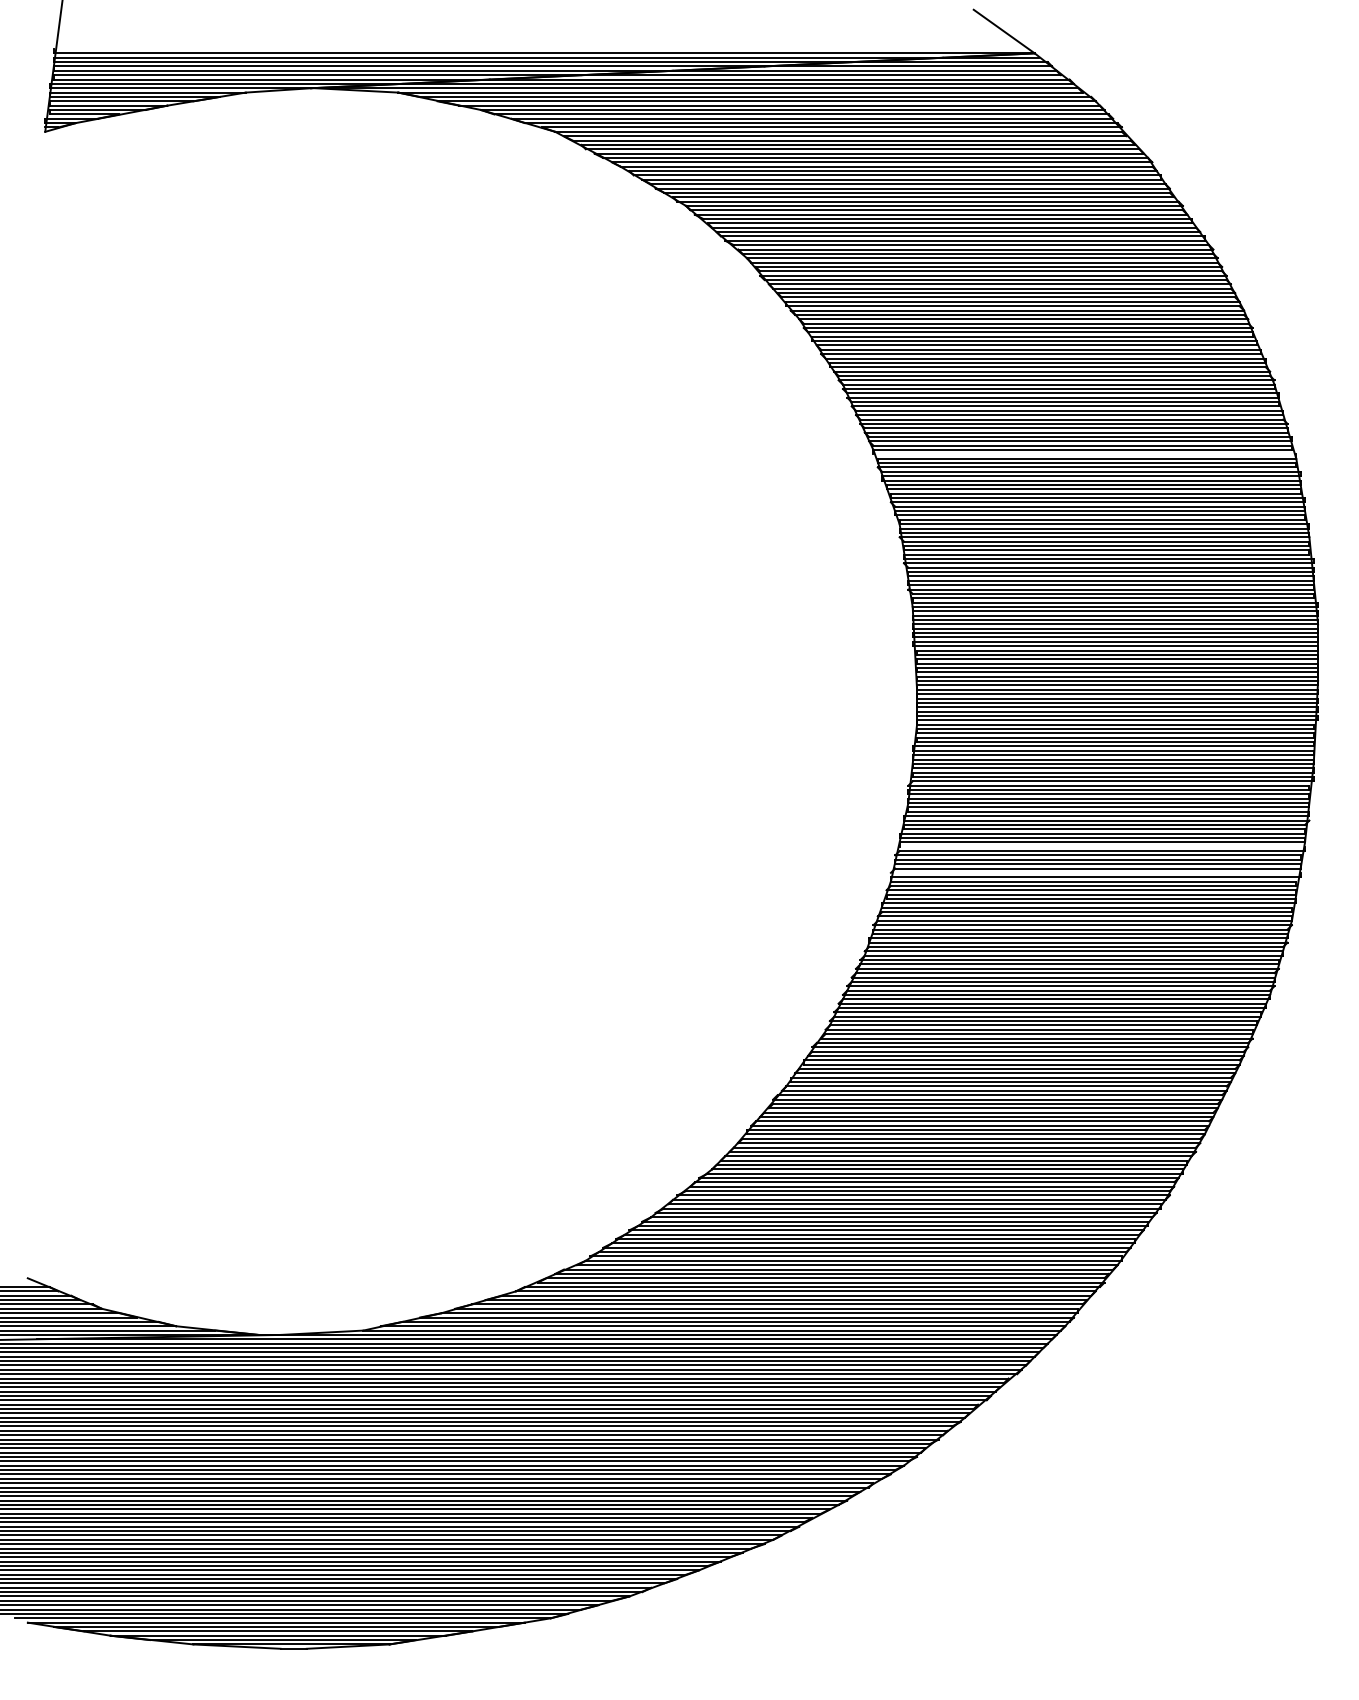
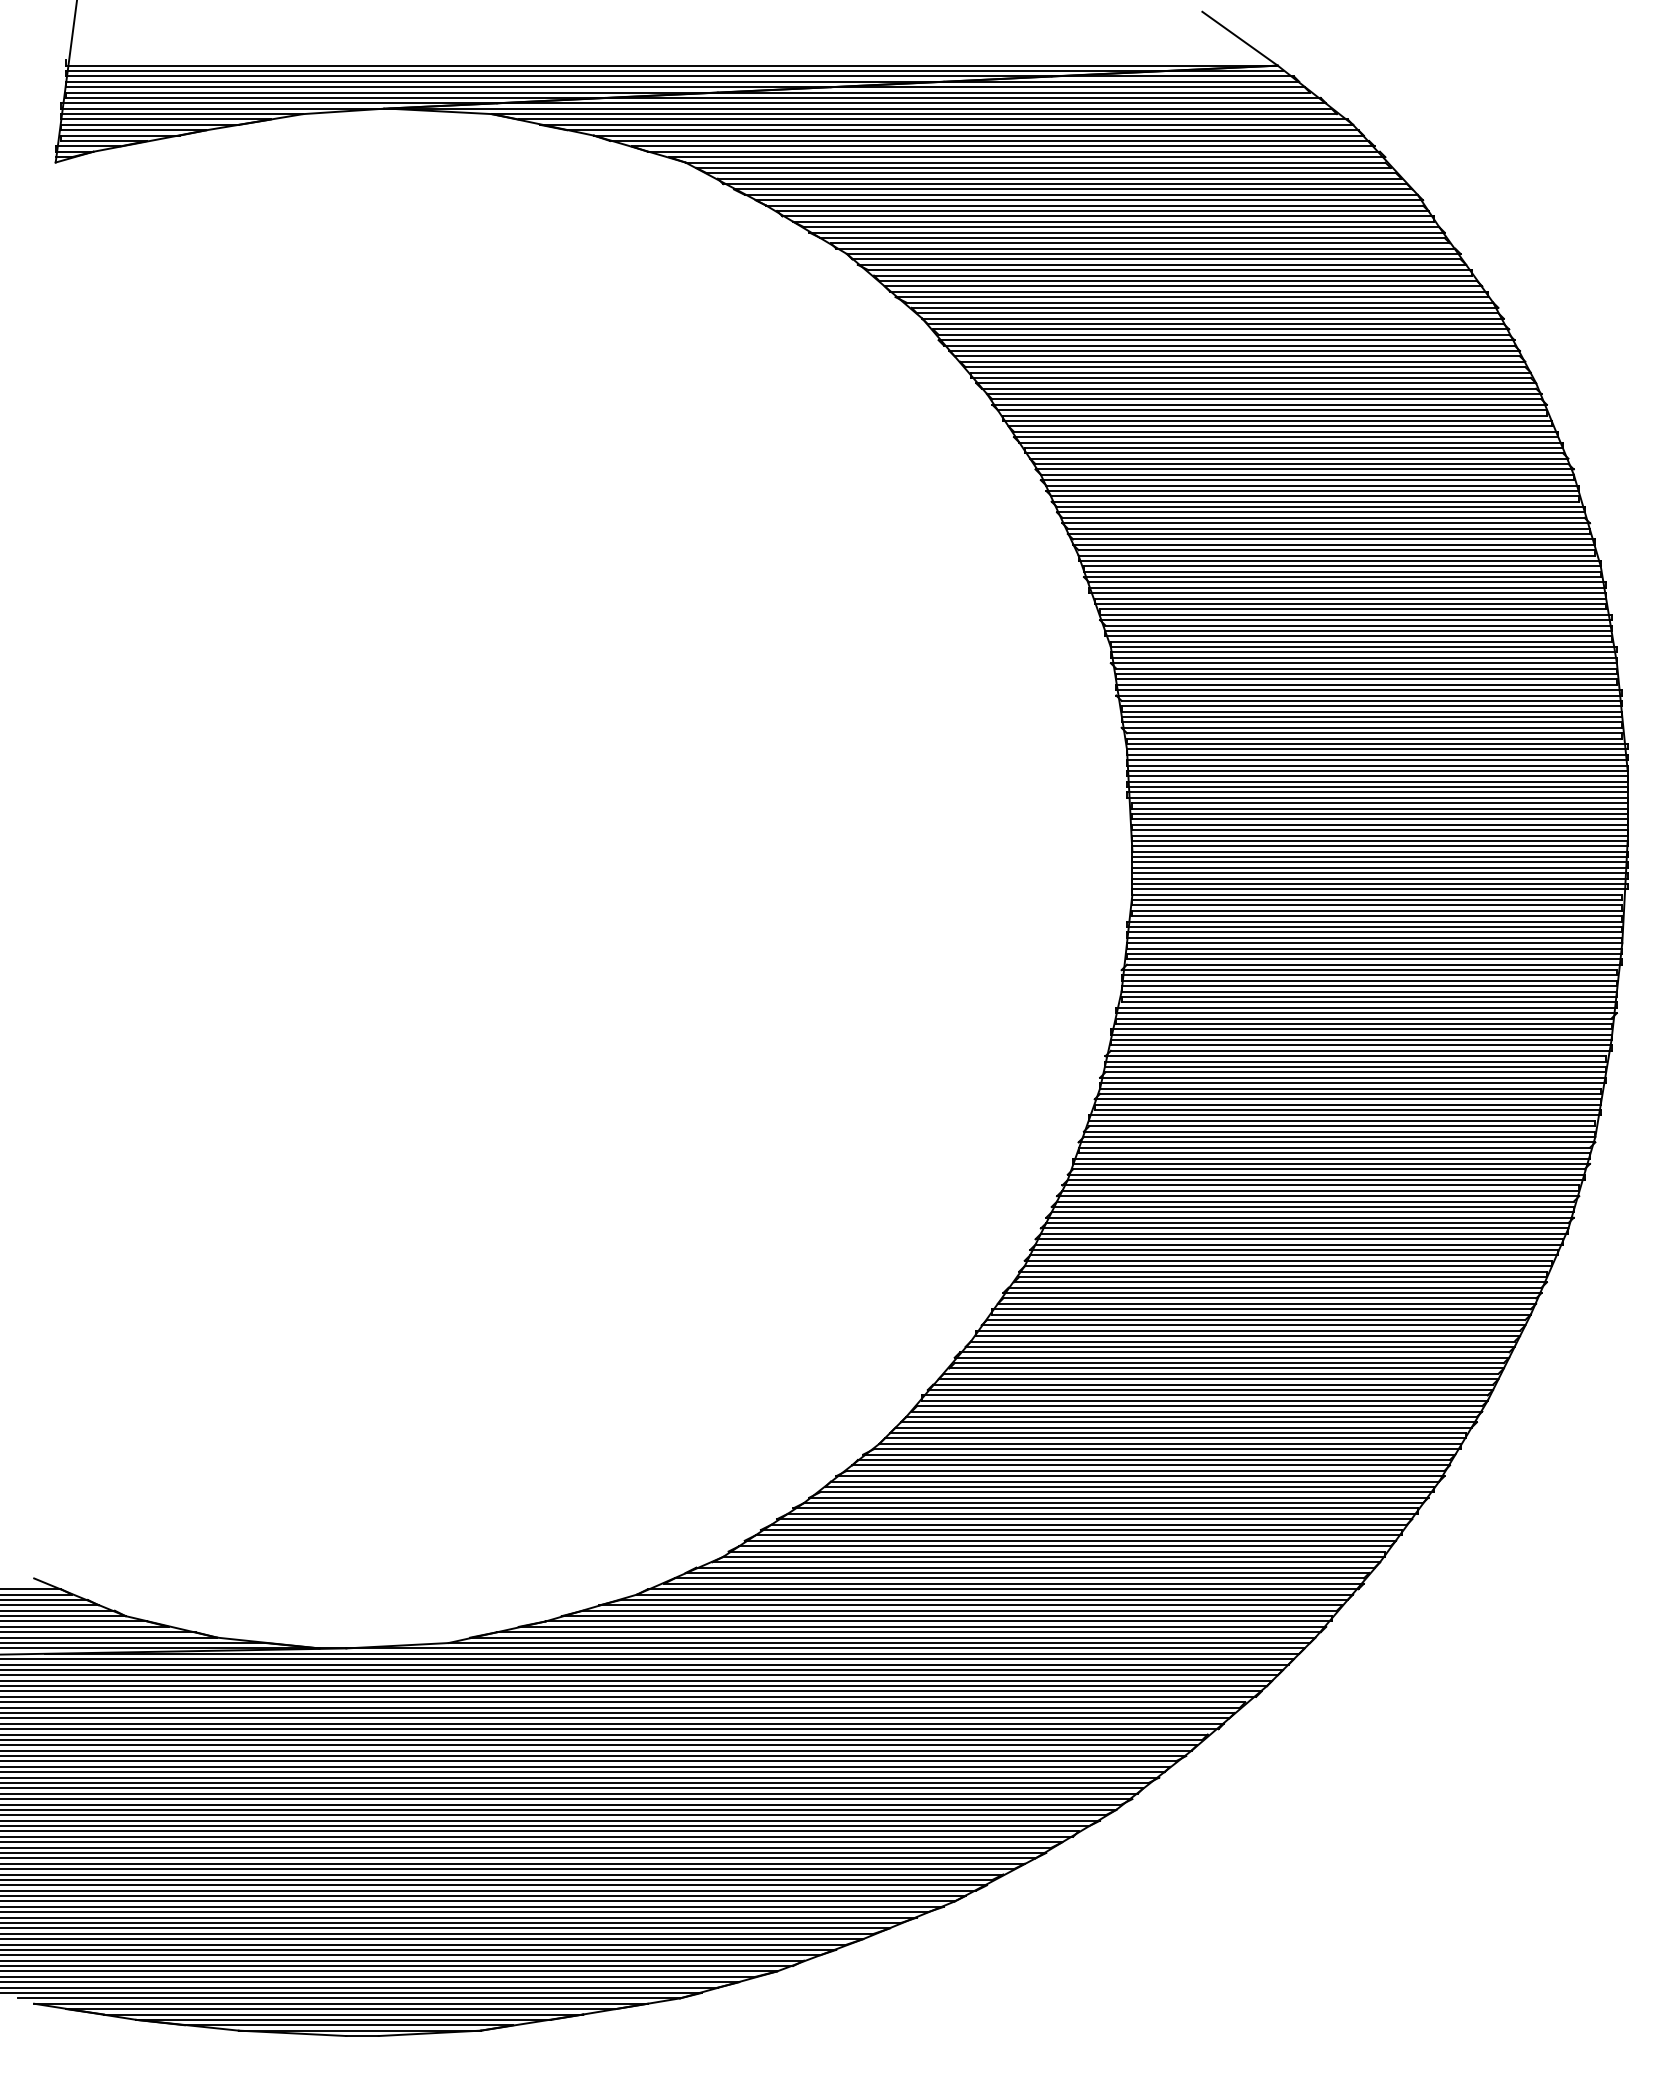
line: (1084, 454) -> (1339, 560), added
line: (1101, 846) -> (1360, 1045), added
line: (1096, 872) -> (1353, 1077), added

